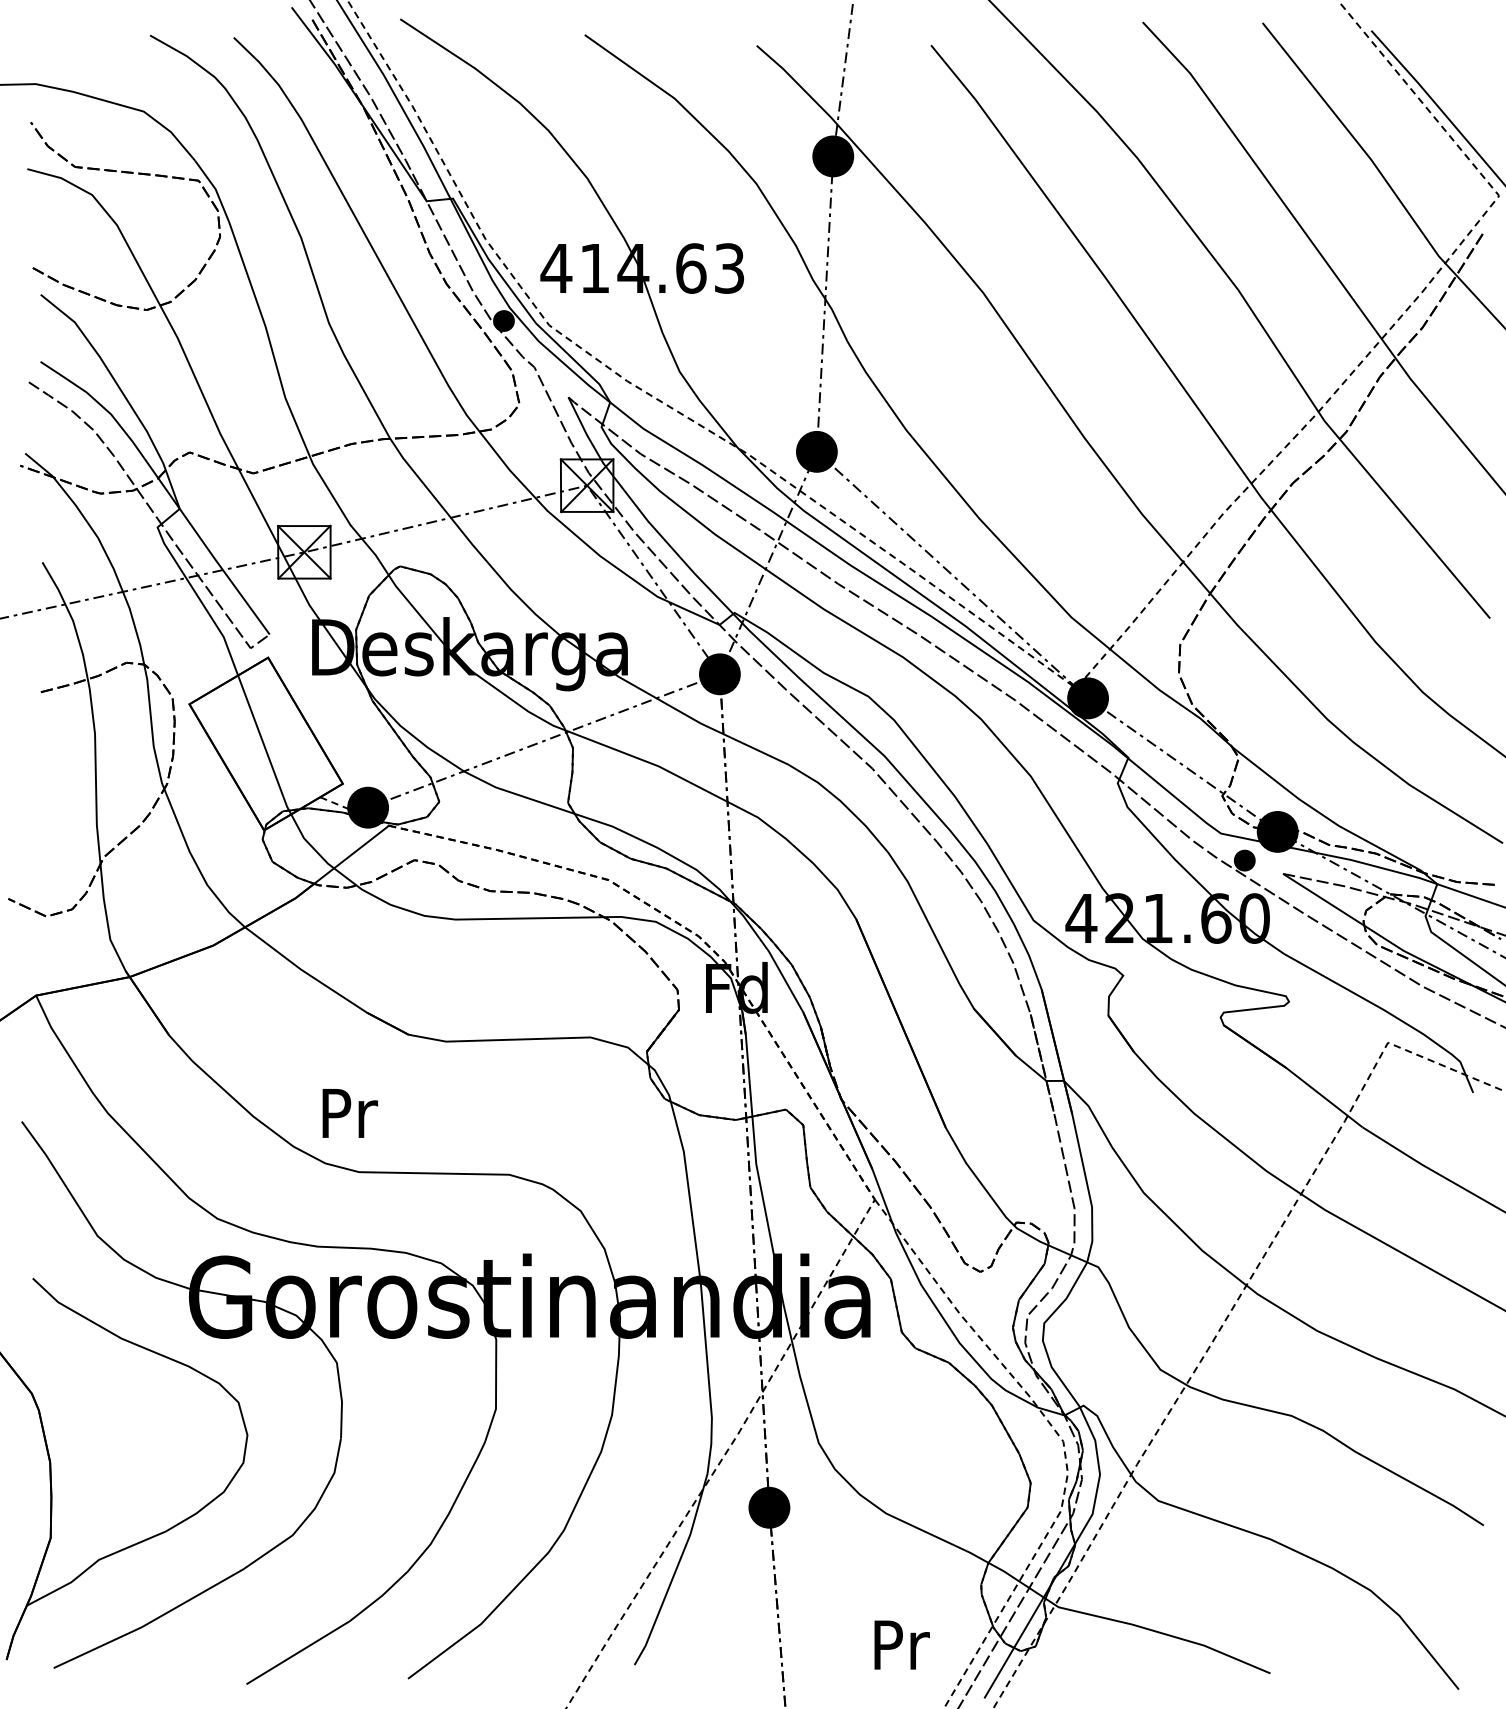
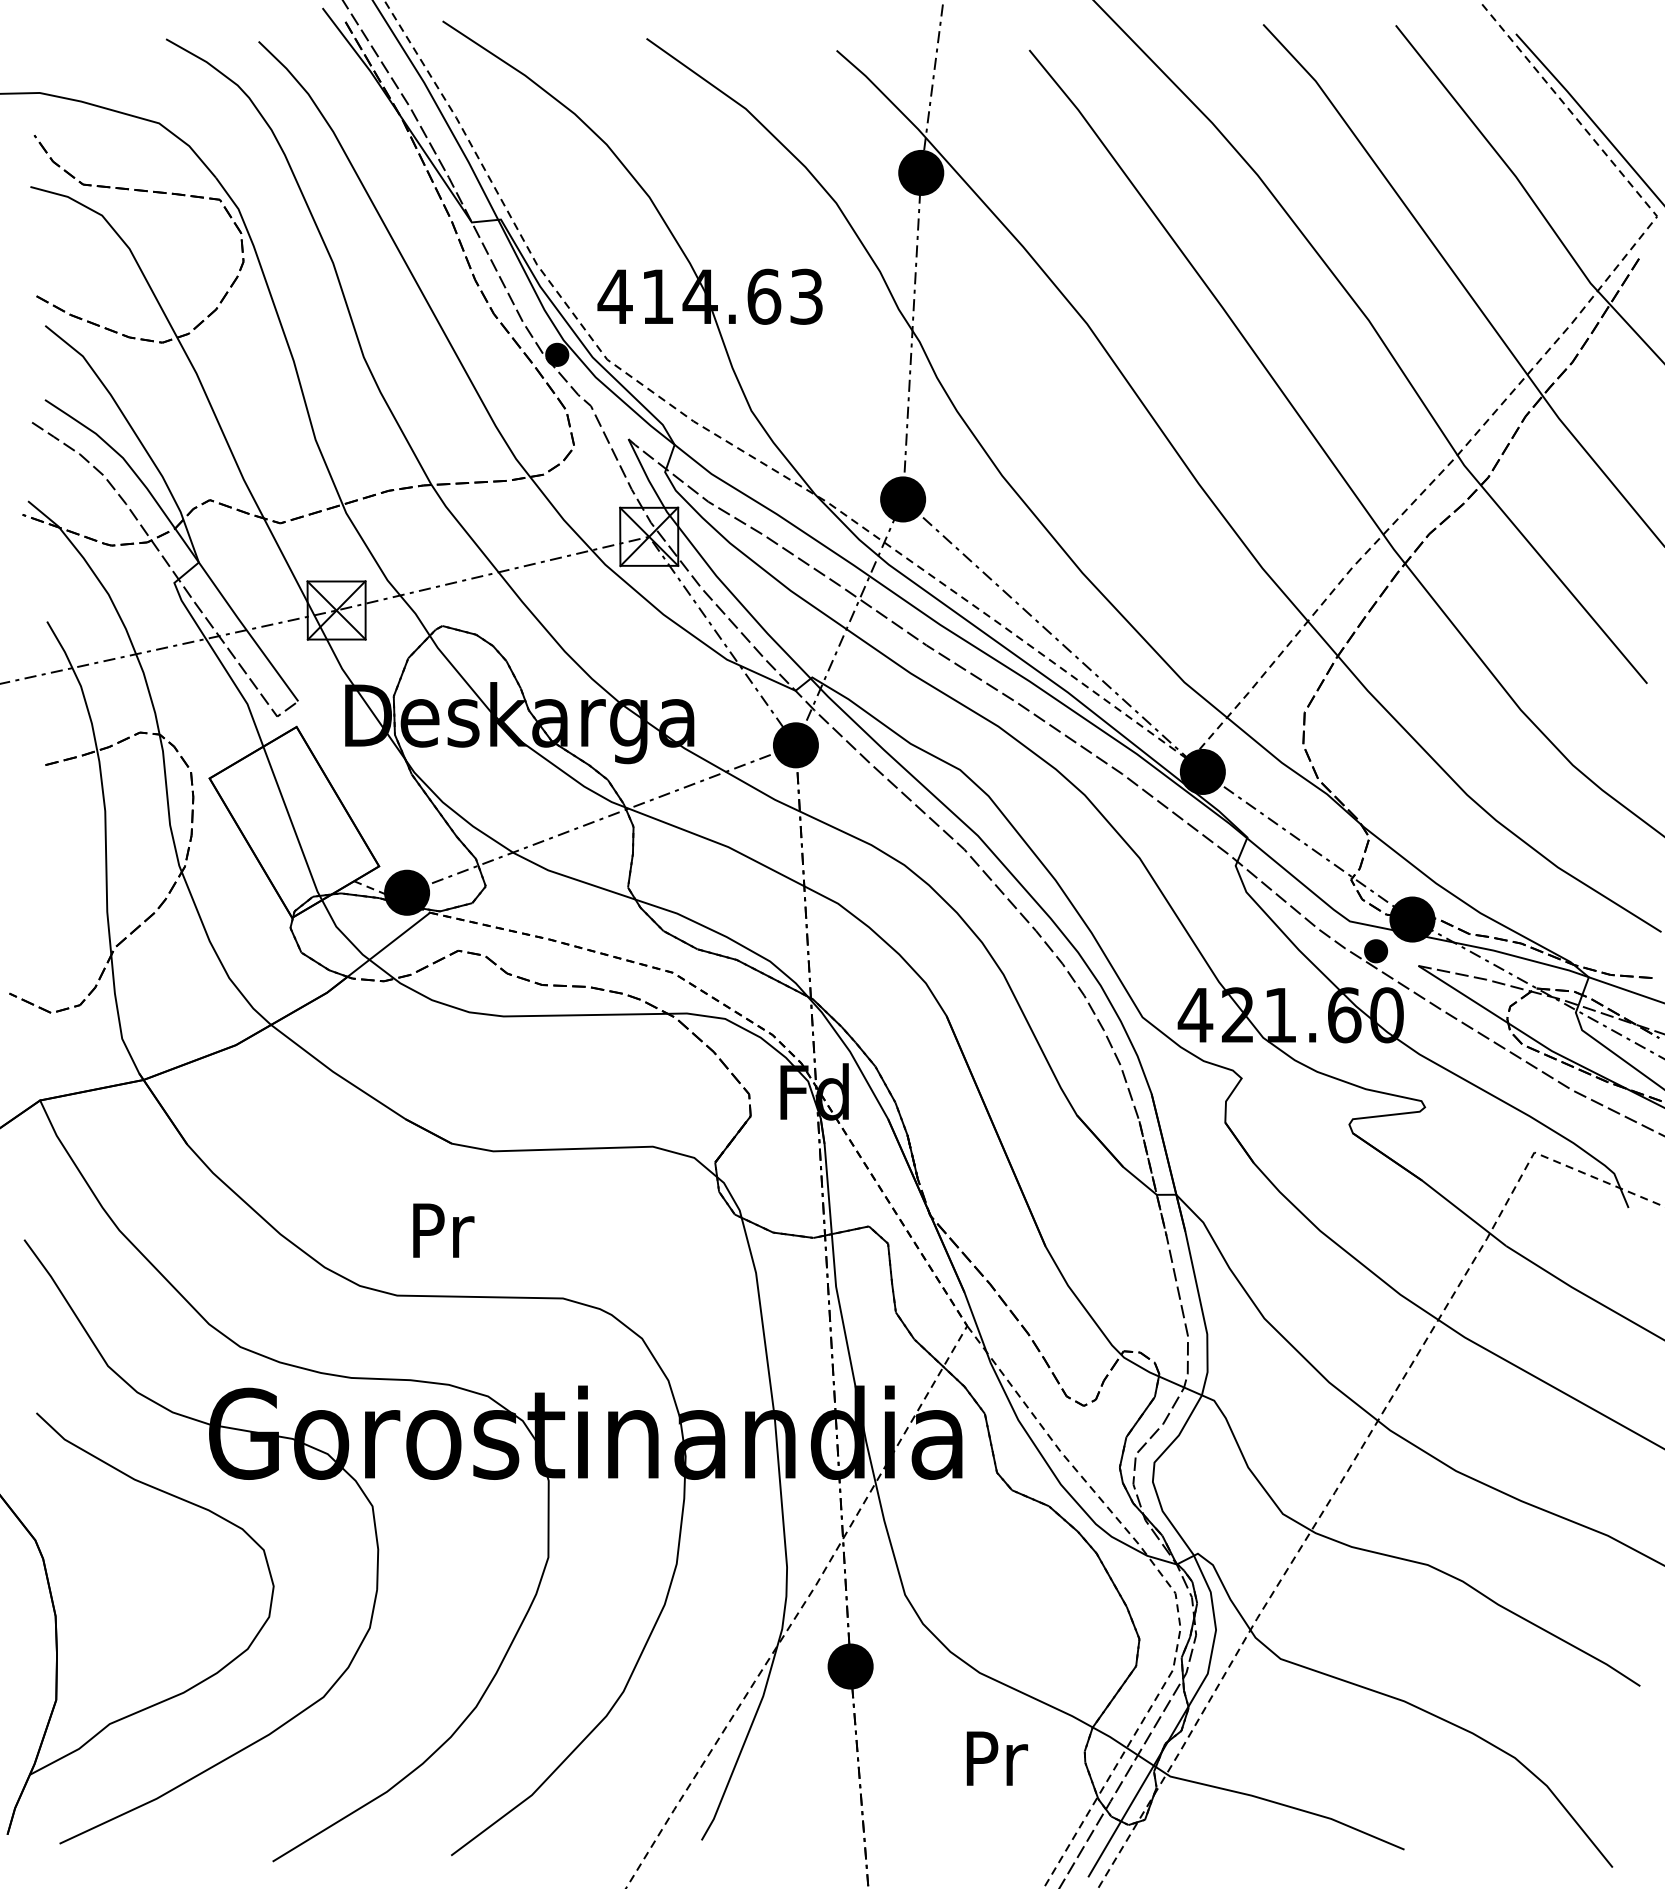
text: (349, 1113) -> (442, 1230), moved
text: (901, 1644) -> (996, 1758), moved

